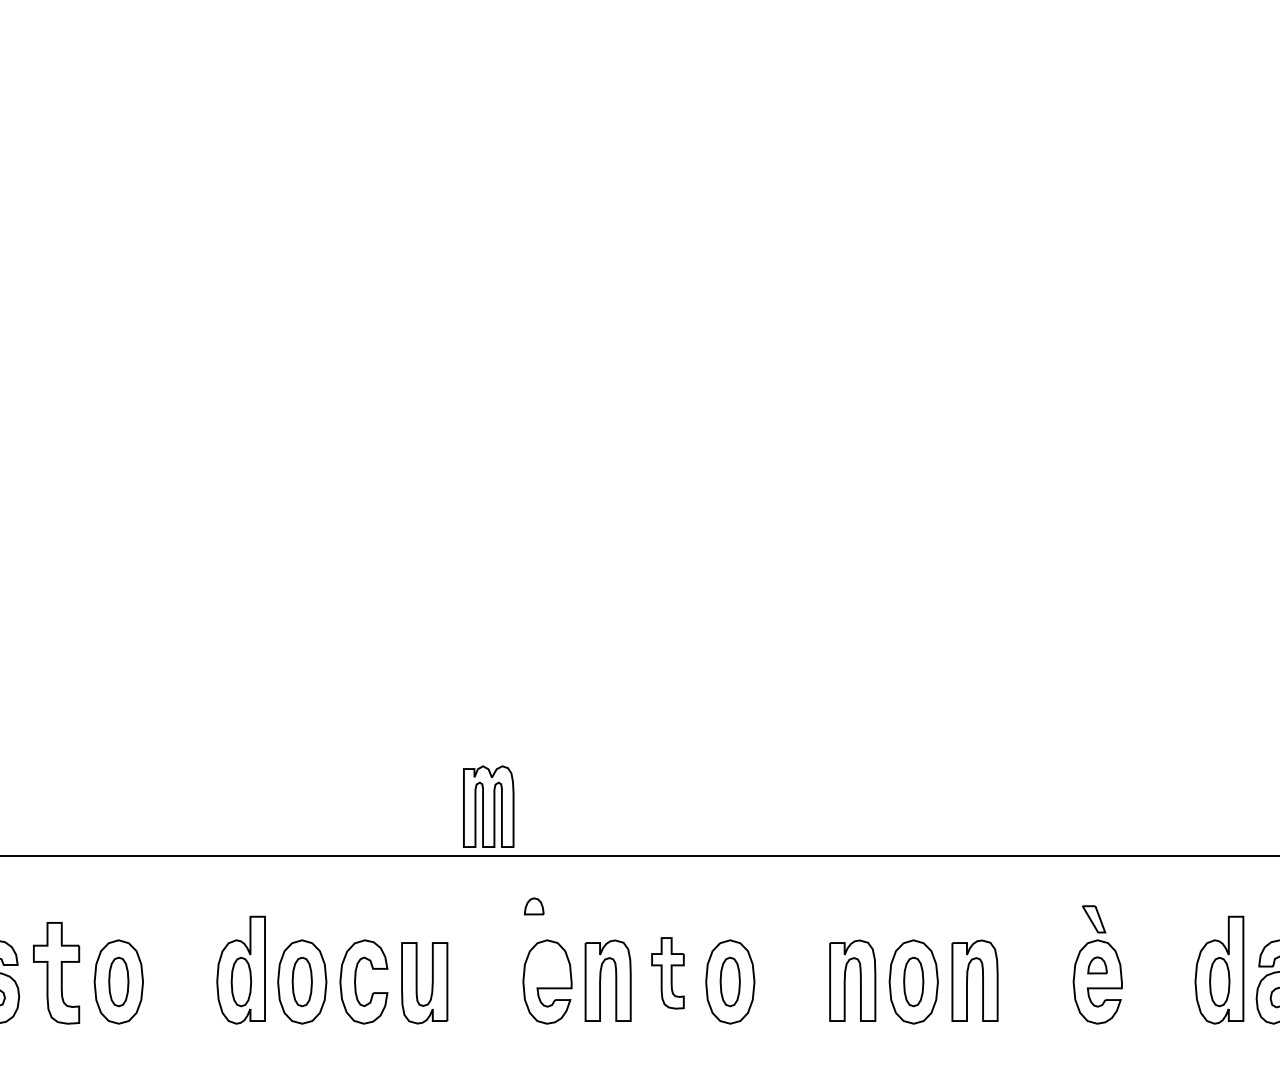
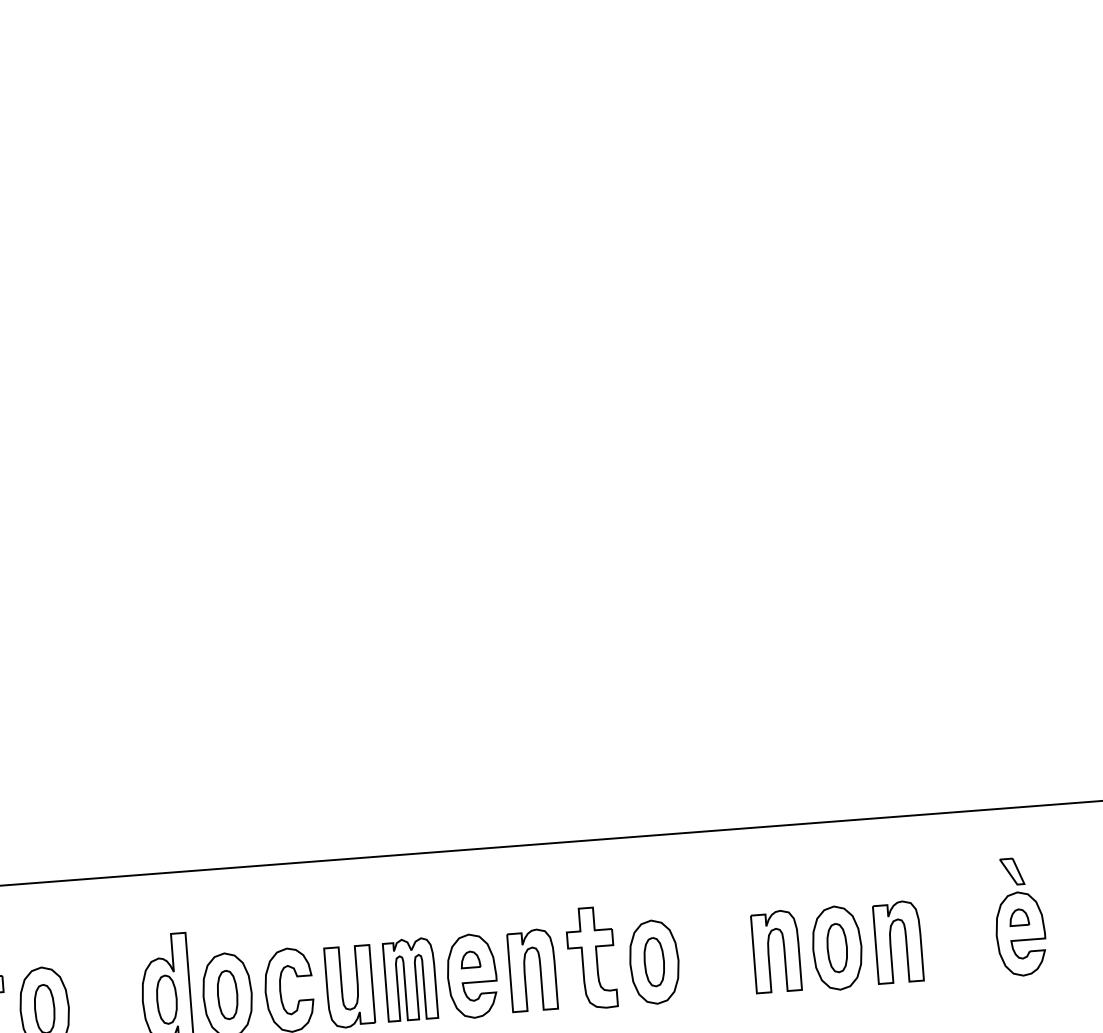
part: (488, 806) -> (410, 979), moved
part: (533, 906) -> (469, 959), moved
part: (667, 973) -> (591, 958), size x1.43

